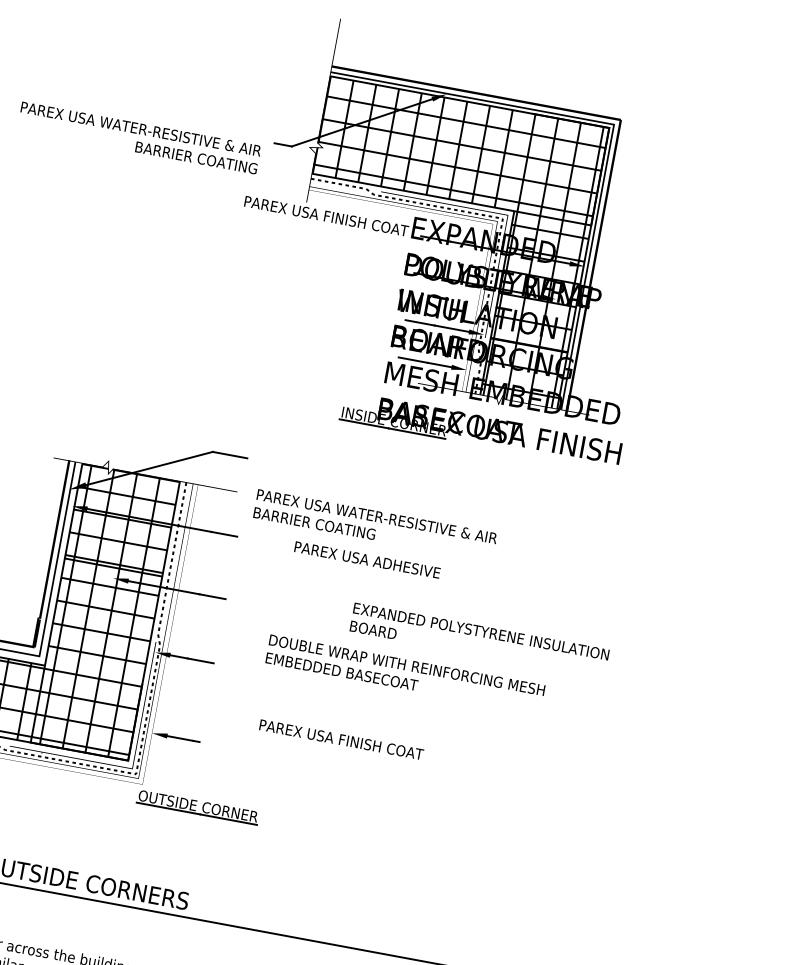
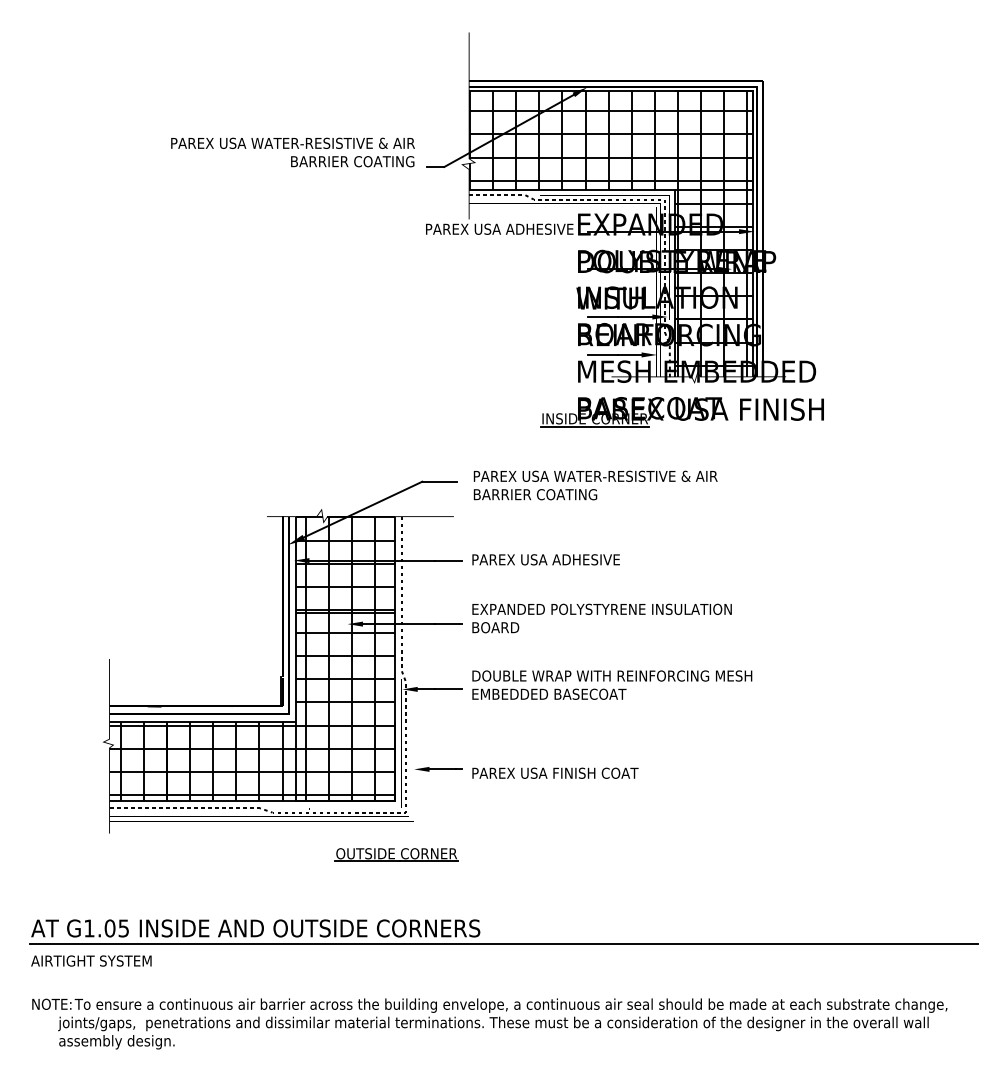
text: (138, 137) -> (292, 152), moved
text: (326, 215) -> (491, 228), PAREX USA FINISH COAT -> PAREX USA ADHESIVE
text: (375, 525) -> (595, 485), moved
text: (366, 559) -> (545, 559), moved
text: (479, 640) -> (601, 618), moved
text: (405, 673) -> (612, 684), moved
text: (341, 739) -> (555, 772), moved
part: (198, 806) -> (396, 854), moved

